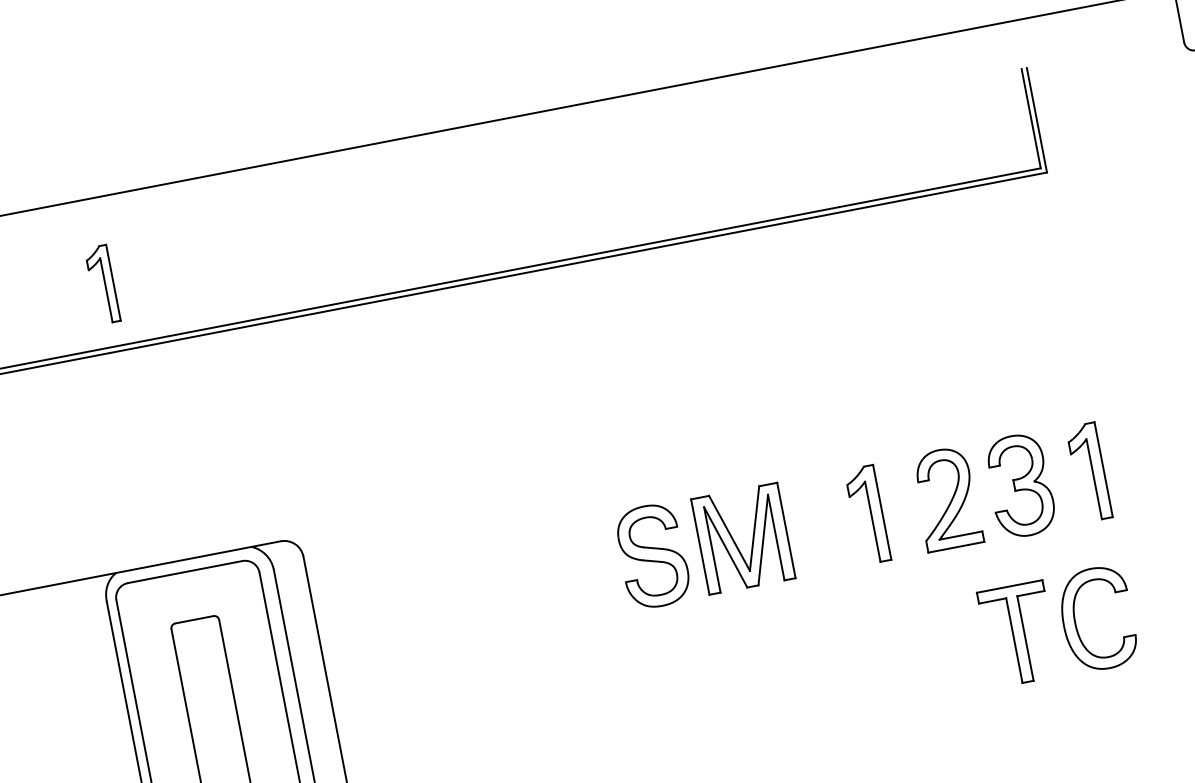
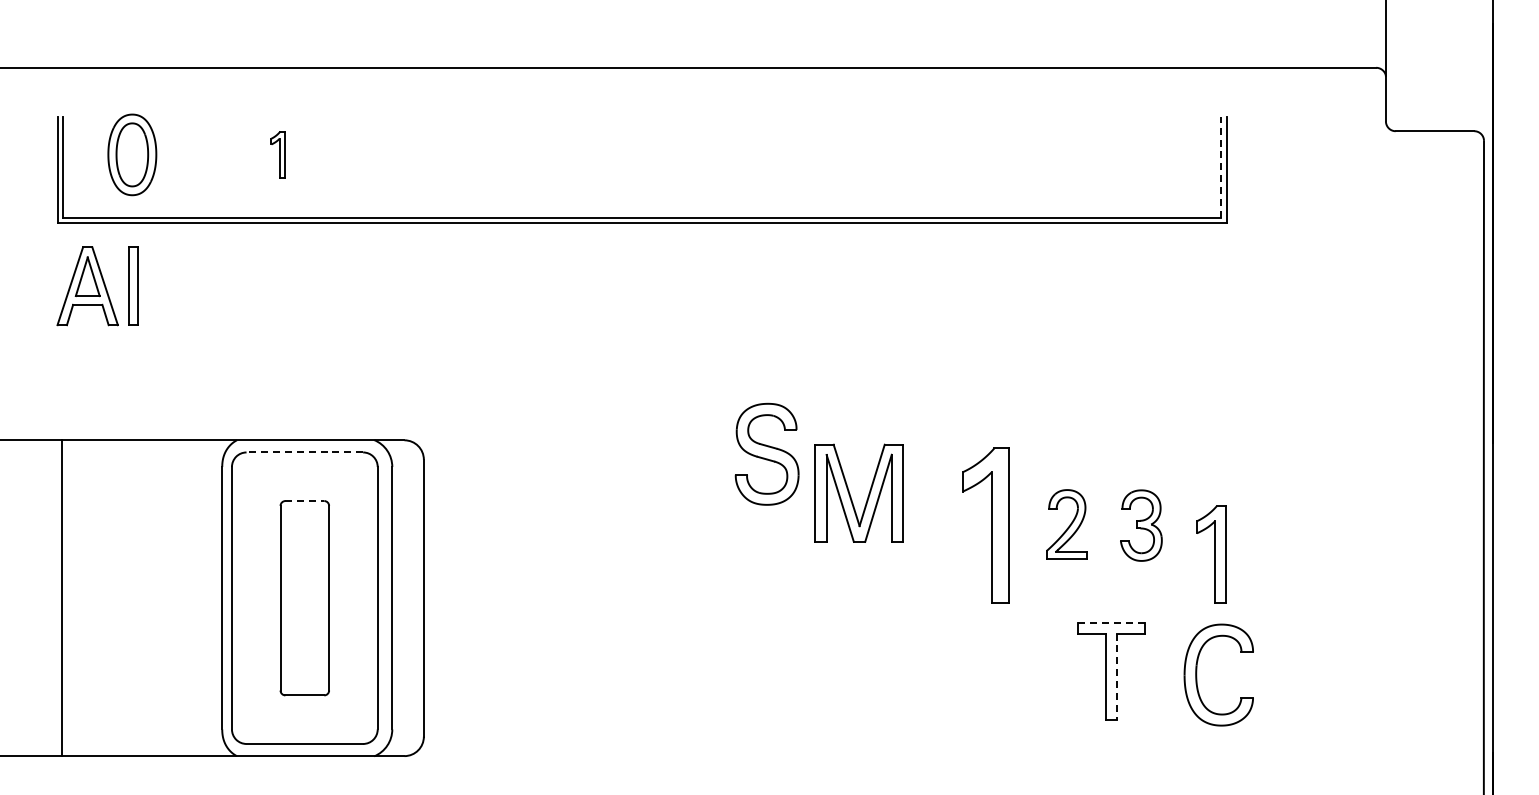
line: (1031, 118) -> (1221, 167), solid -> dashed
part: (102, 284) -> (277, 154), size x0.6
part: (1089, 472) -> (1211, 554), moved
part: (1020, 485) -> (1141, 525), size x0.7
part: (946, 498) -> (1066, 524), size x0.7
part: (867, 515) -> (985, 525), size x1.6
part: (734, 540) -> (850, 493), moved
part: (652, 555) -> (766, 453), moved
line: (184, 572) -> (304, 452), solid -> dashed
line: (1010, 586) -> (1112, 622), solid -> dashed
line: (195, 620) -> (305, 501), solid -> dashed
part: (1076, 622) -> (1197, 674), moved
line: (1025, 639) -> (1117, 677), solid -> dashed

